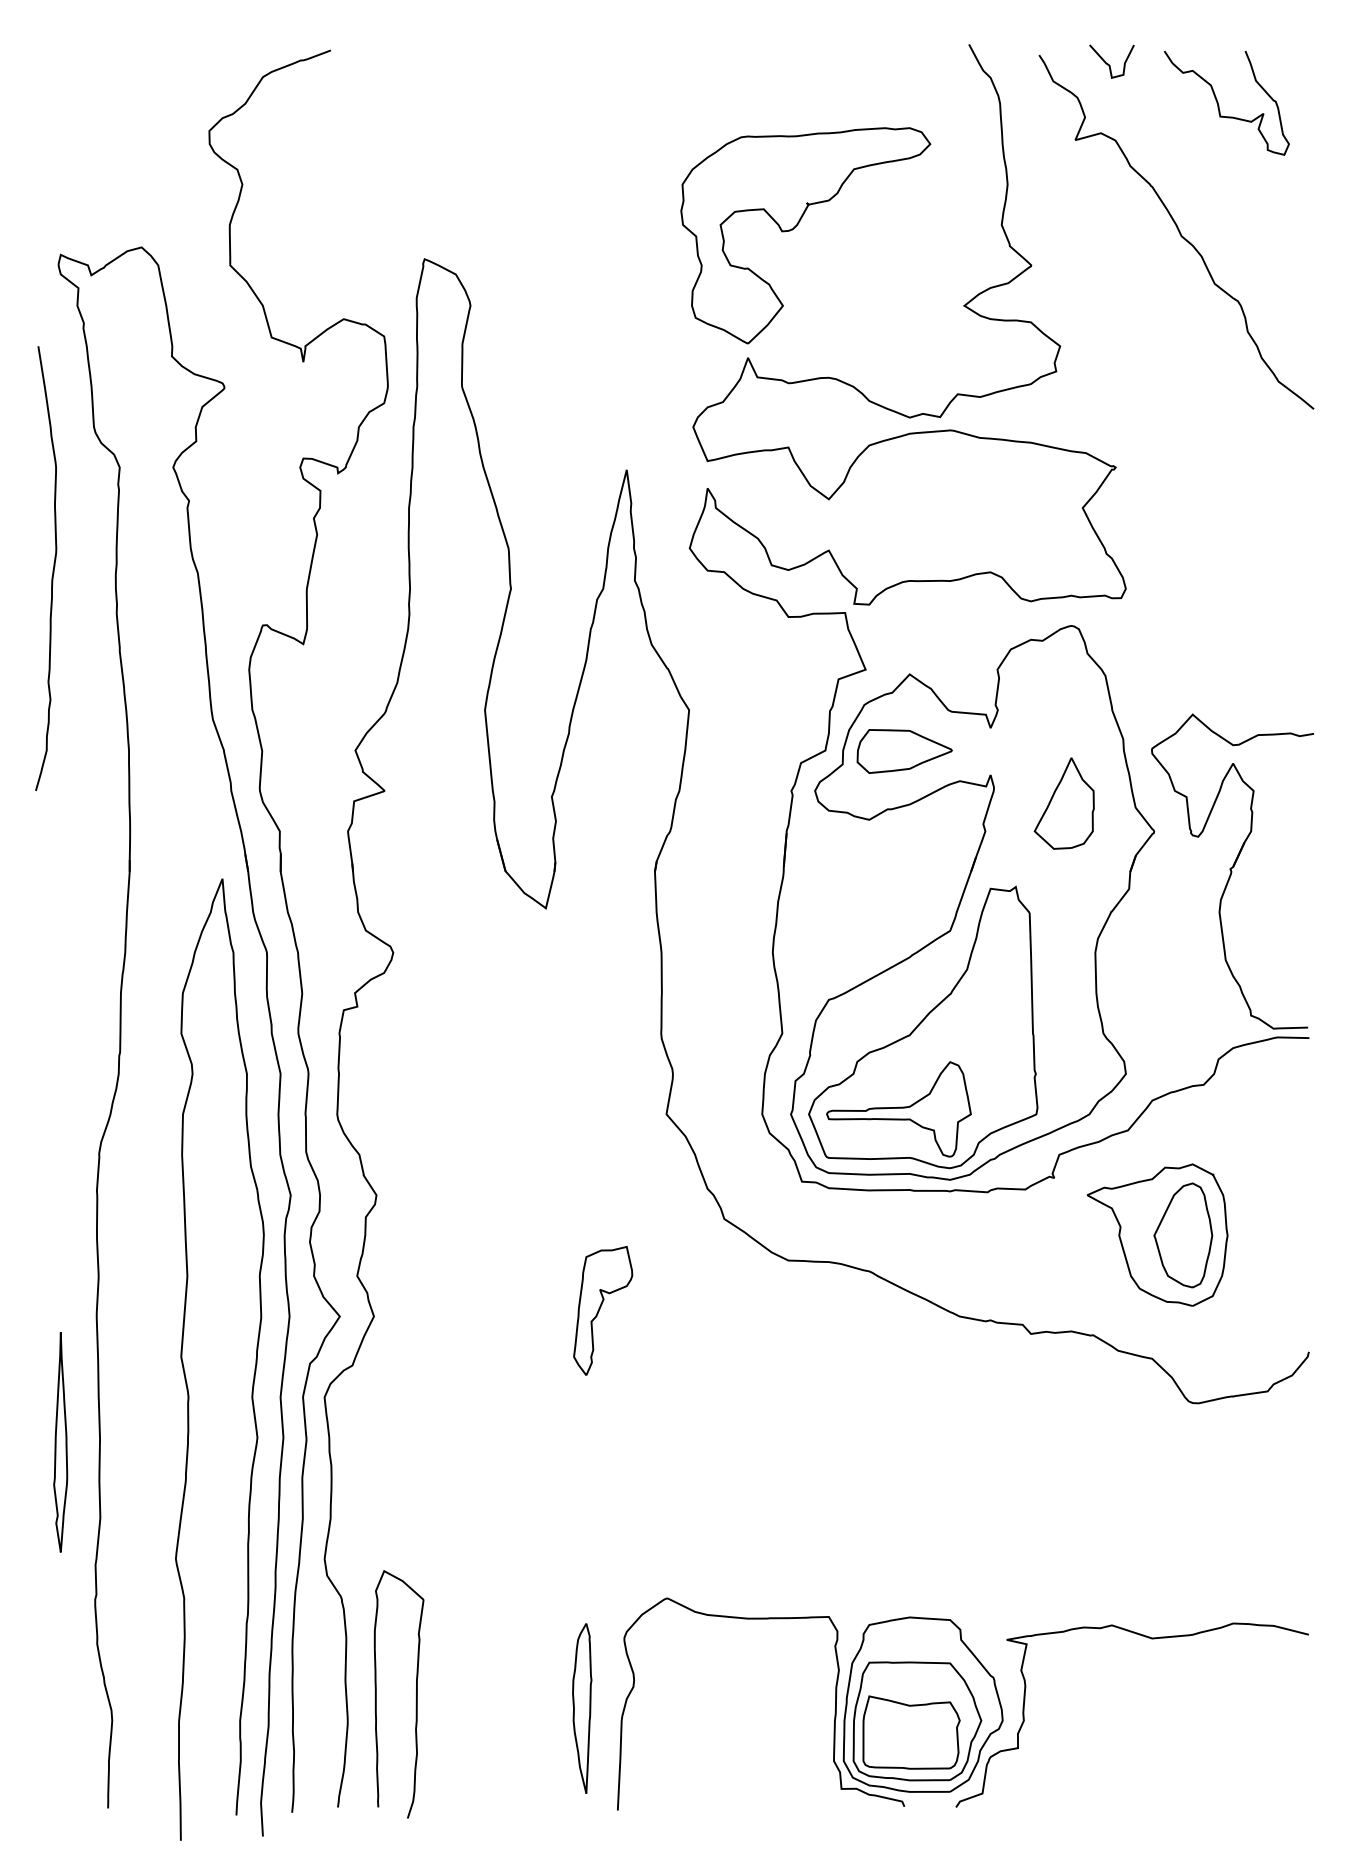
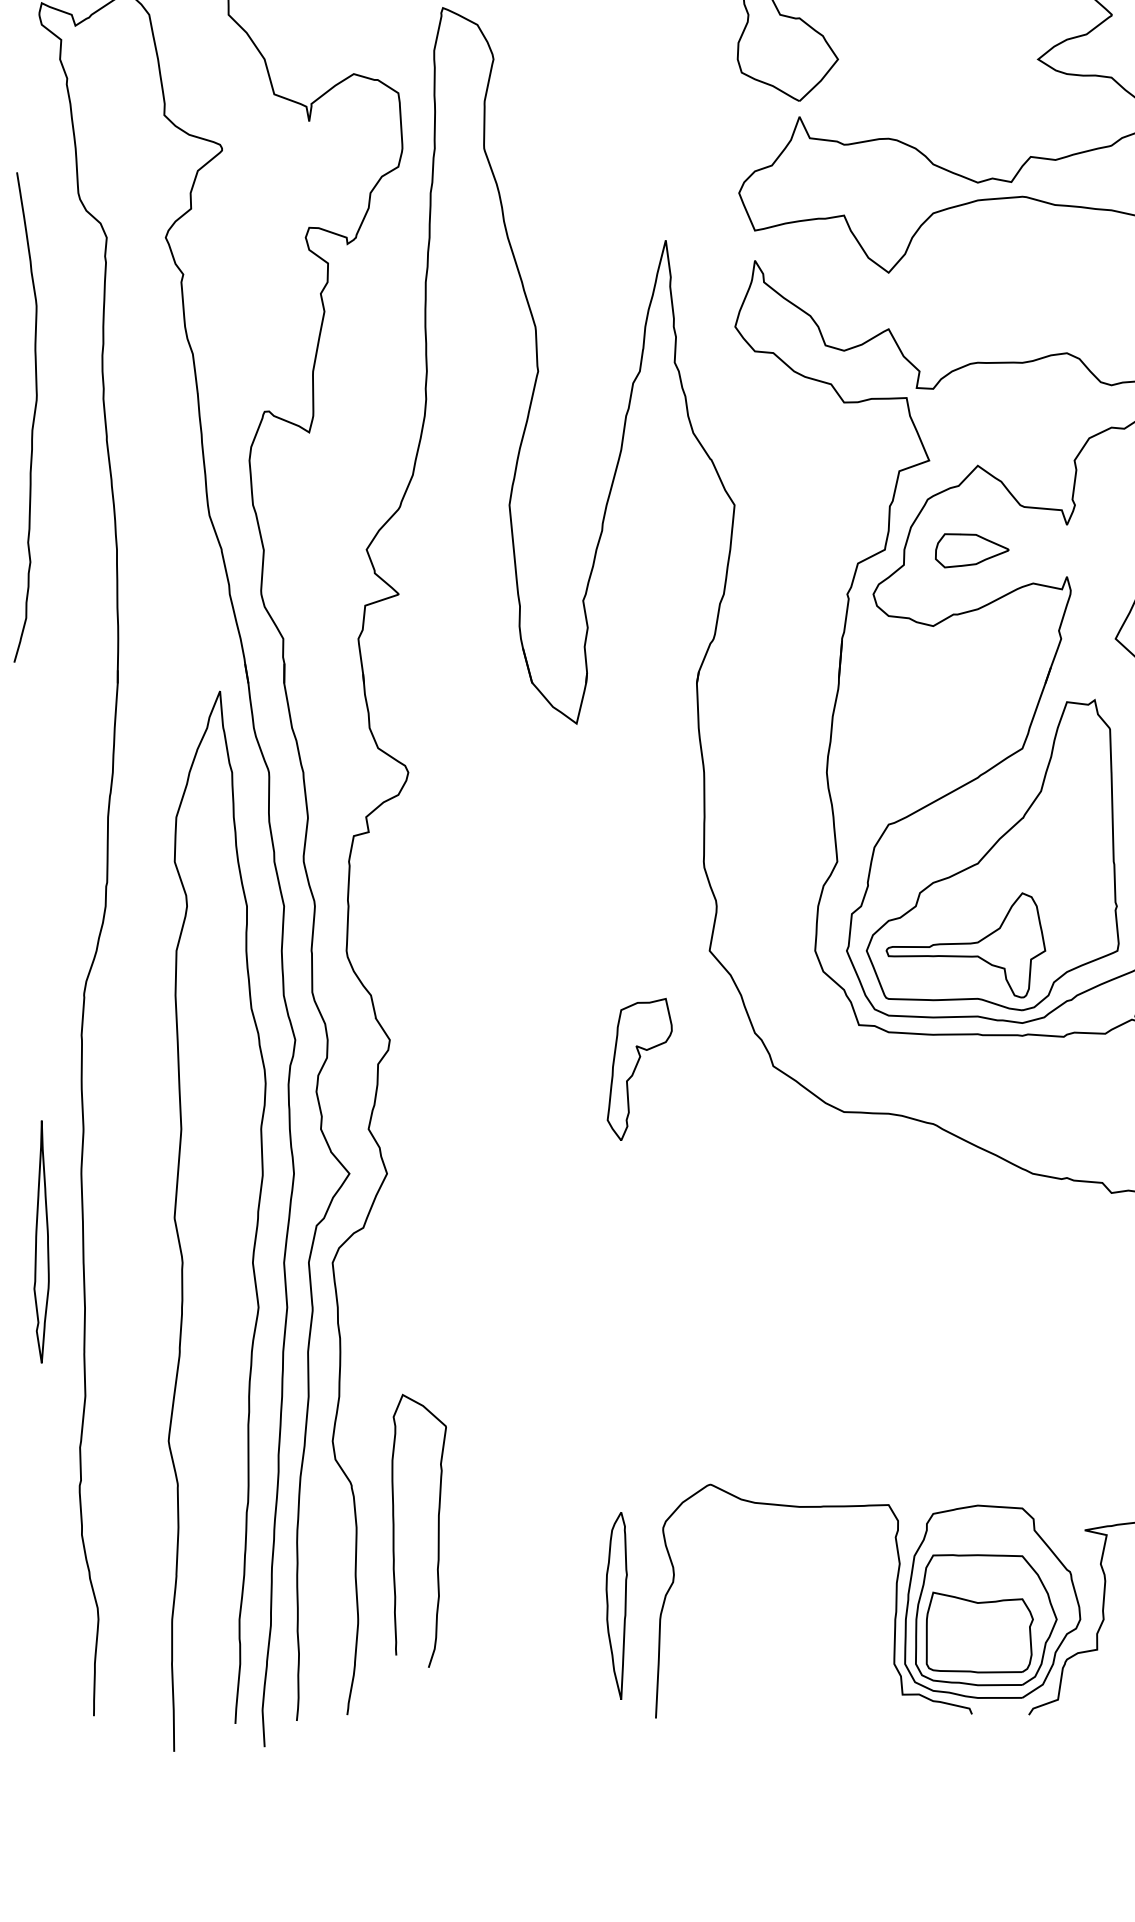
curve: (52, 569) -> (32, 418), moved
part: (904, 751) -> (972, 550), size x0.7
part: (603, 1310) -> (640, 1069), moved
part: (60, 1442) -> (41, 1242), moved
curve: (416, 1694) -> (438, 1531), moved

